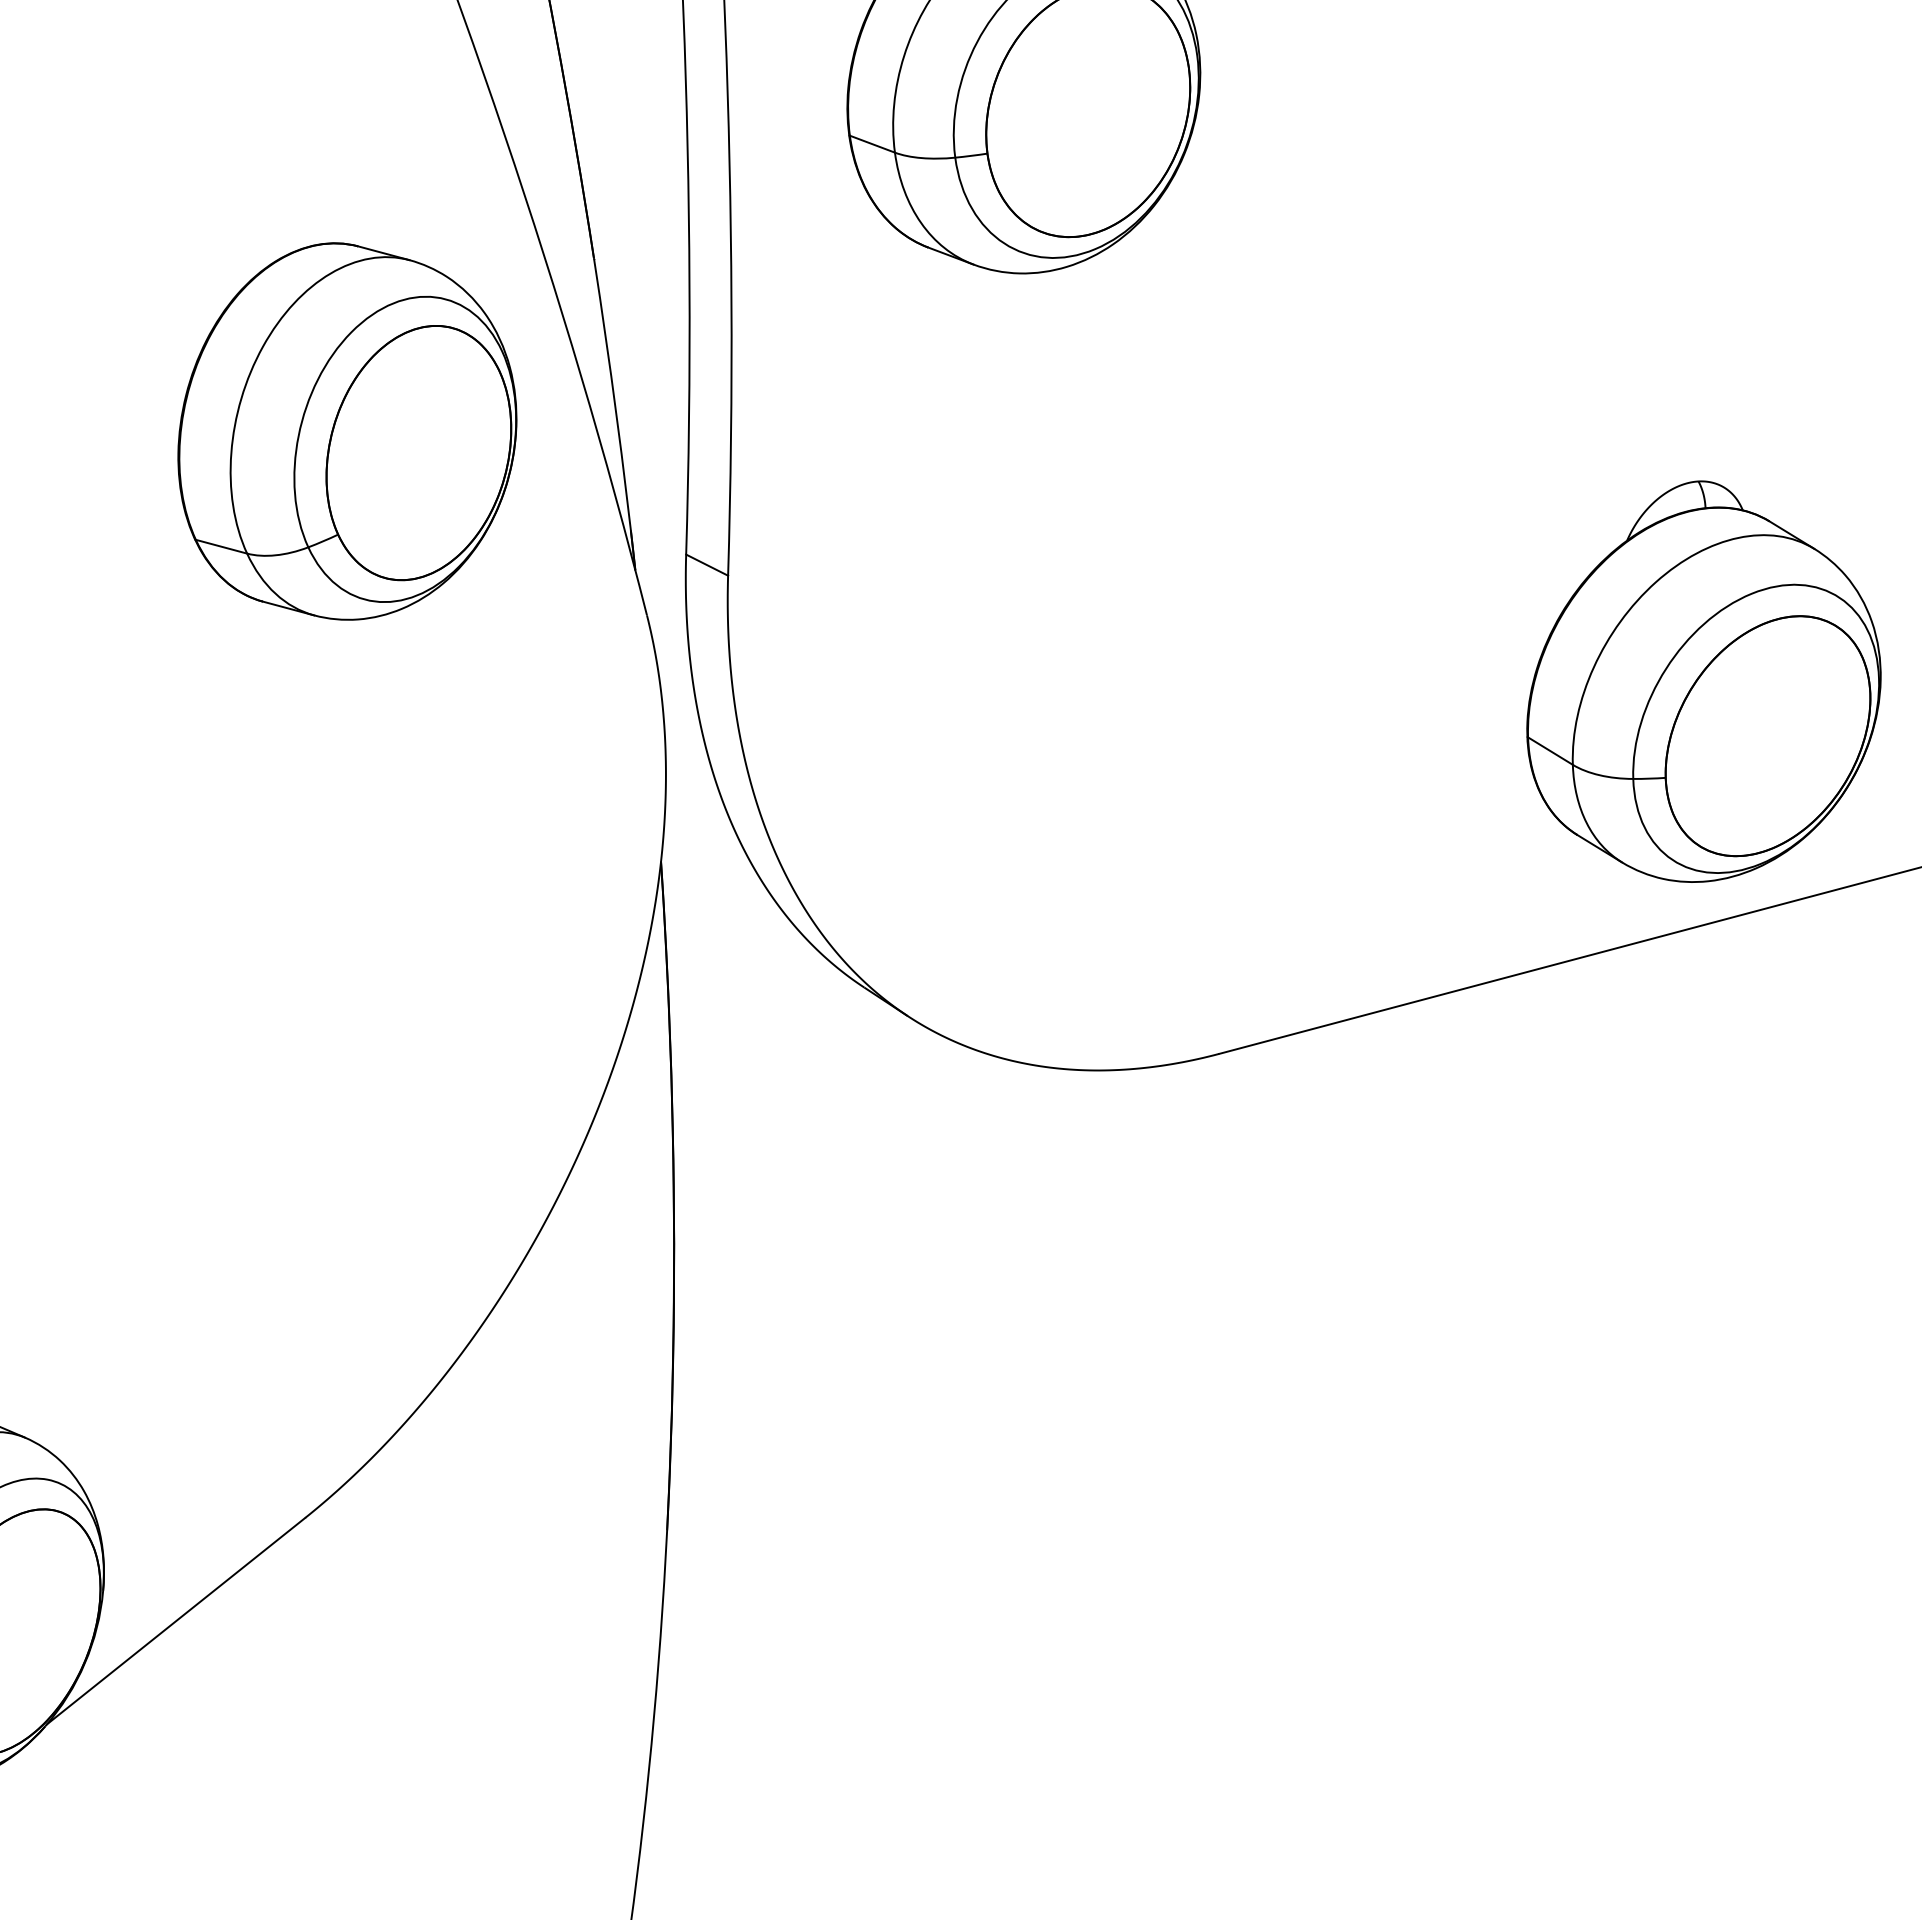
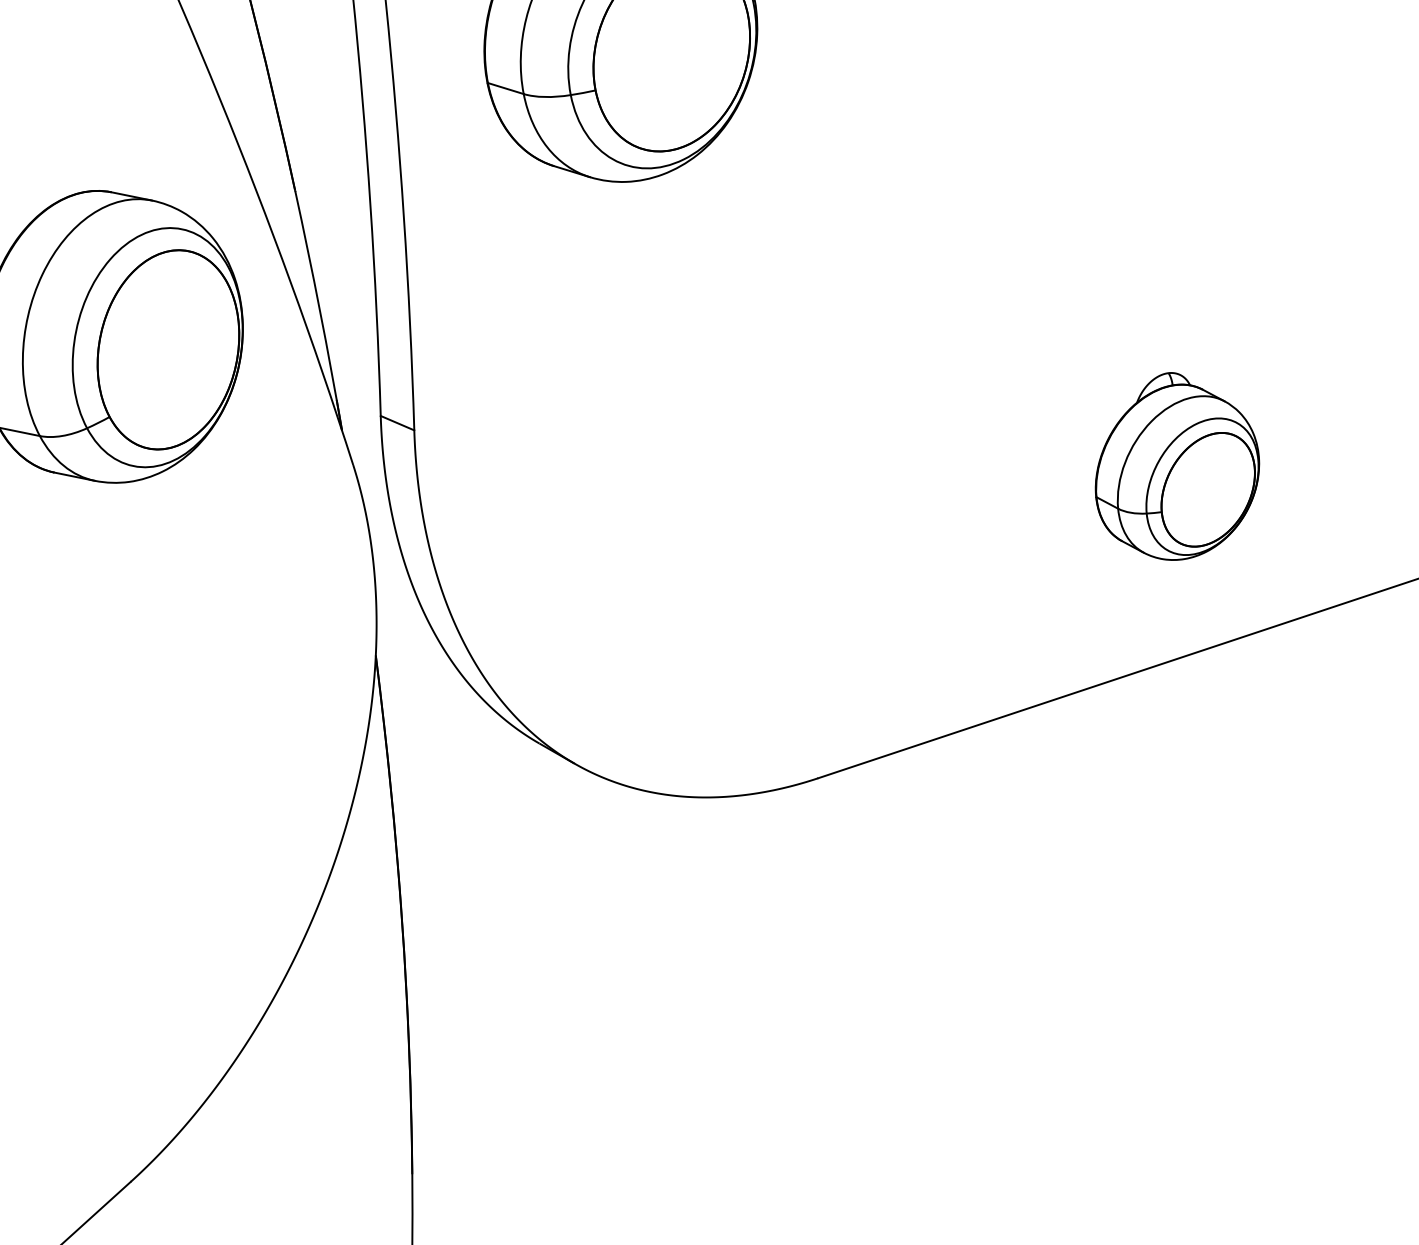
part: (1703, 681) -> (1176, 466), size x0.6

